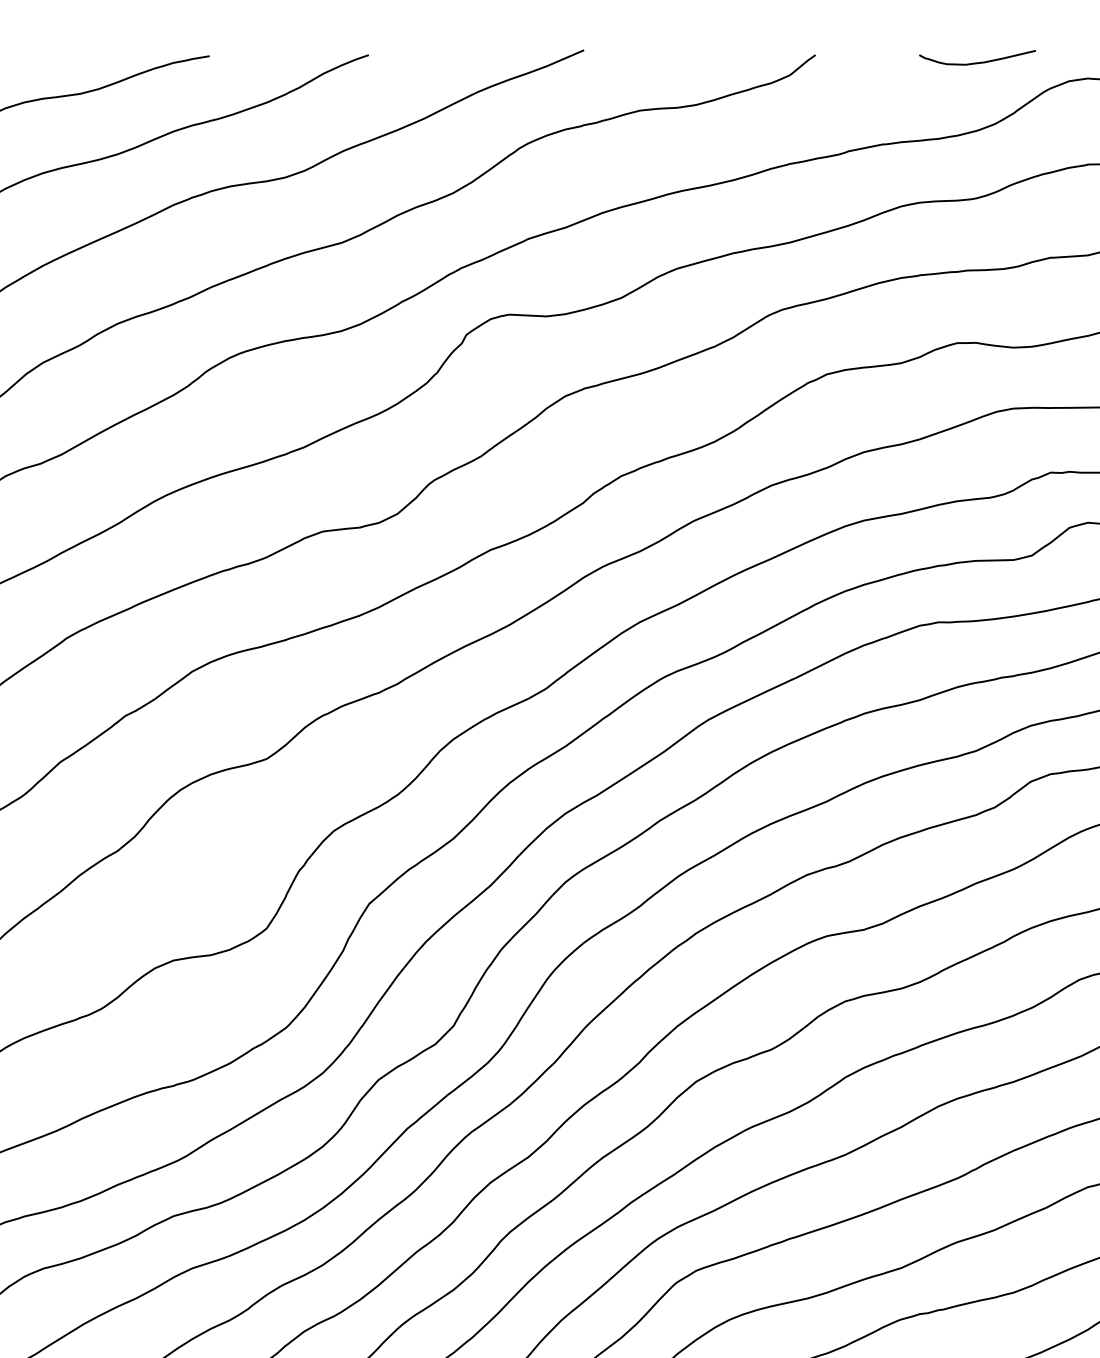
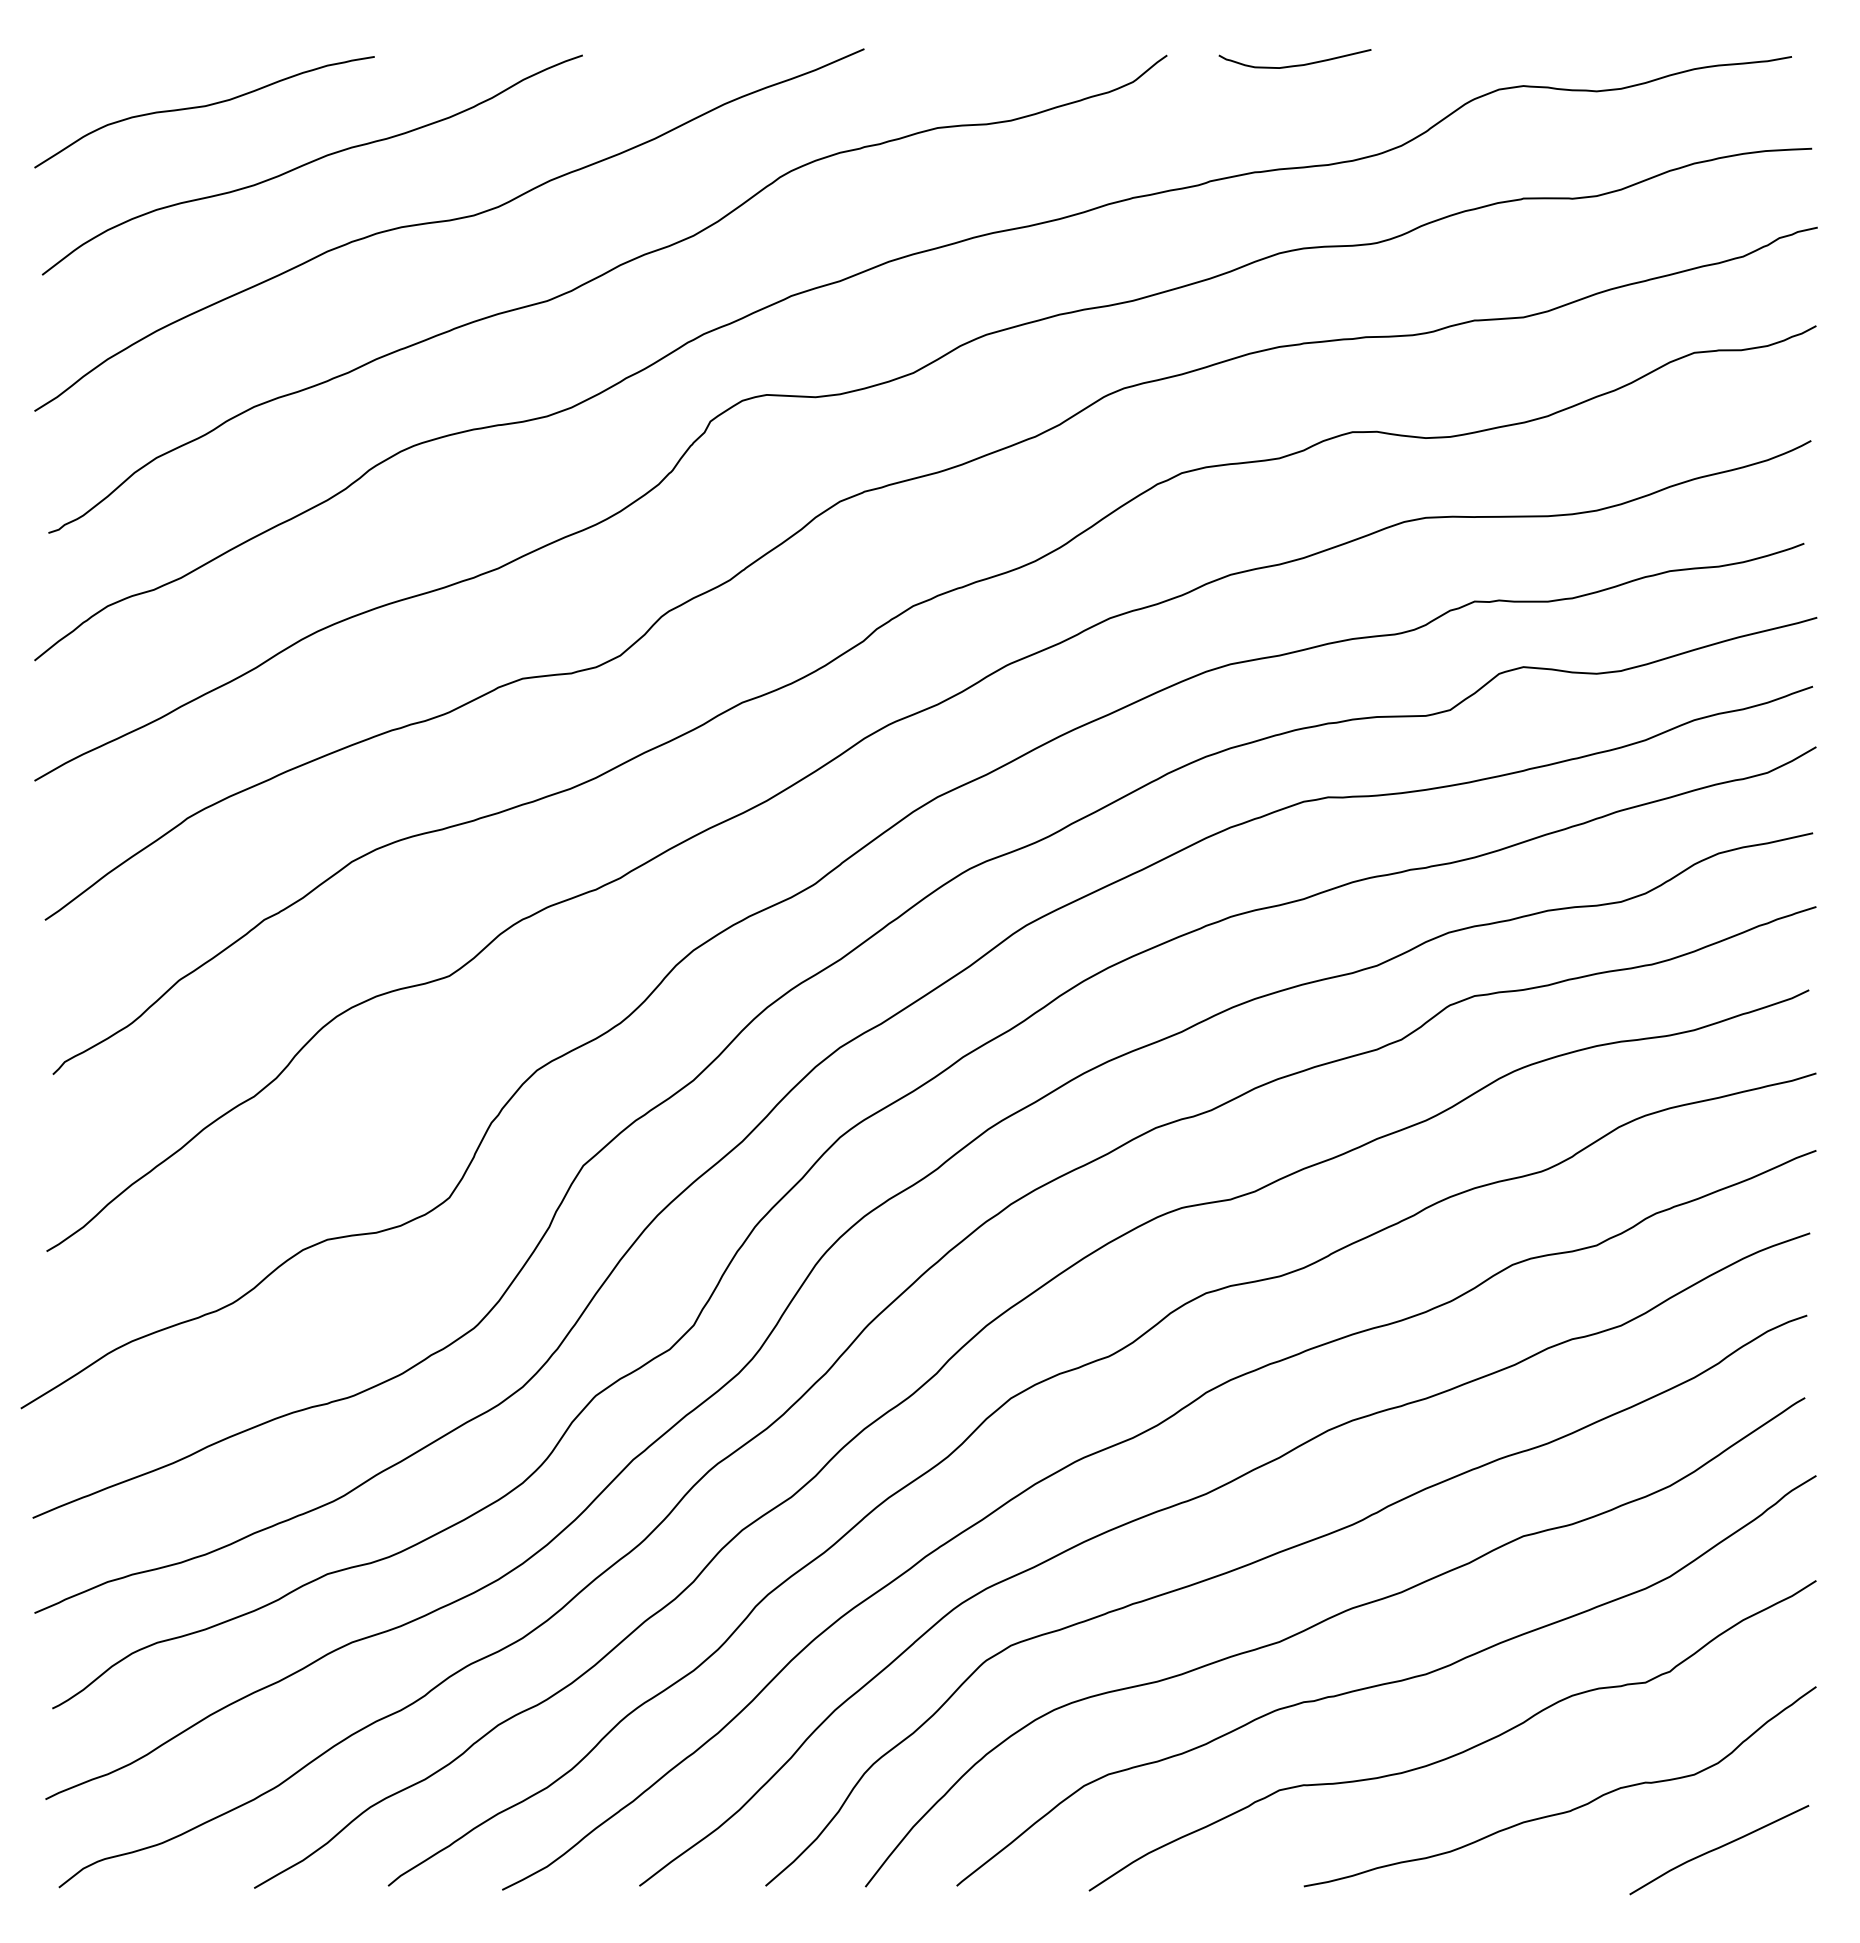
curve: (979, 62) -> (1297, 64), moved

